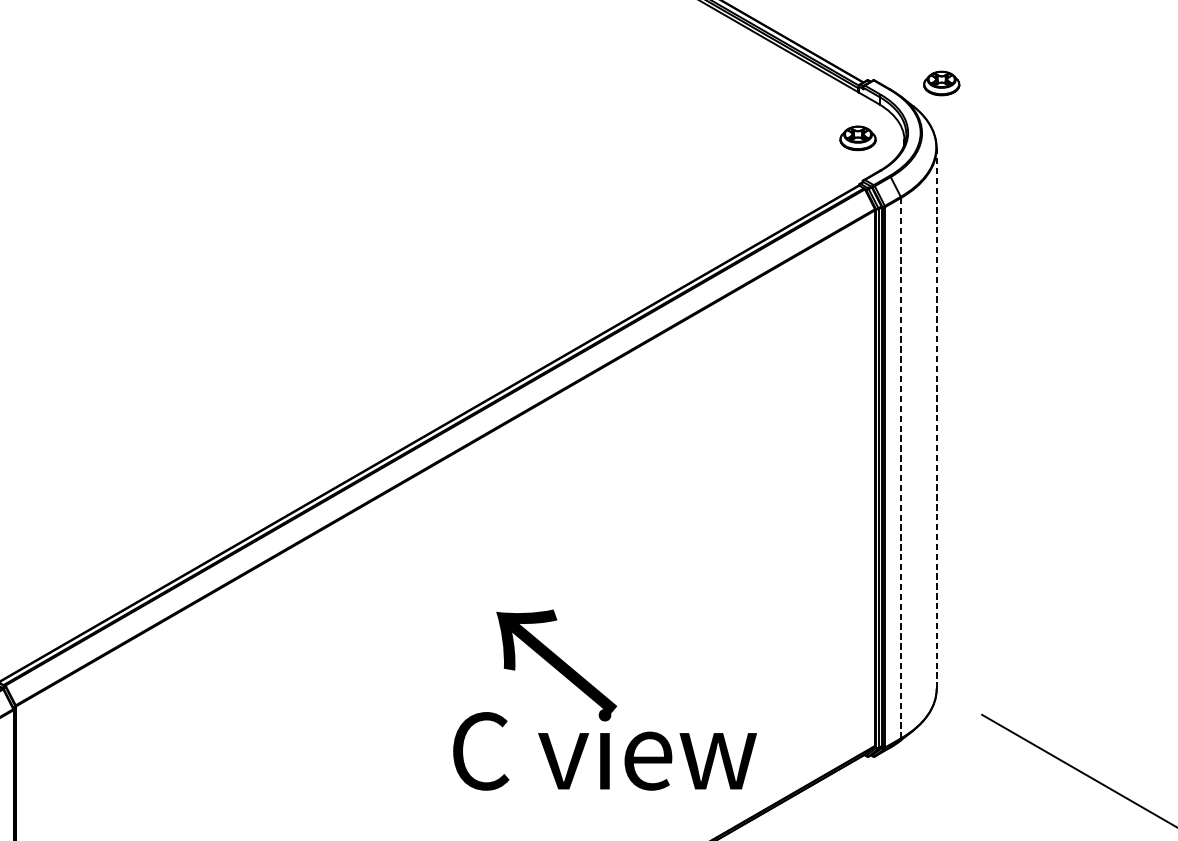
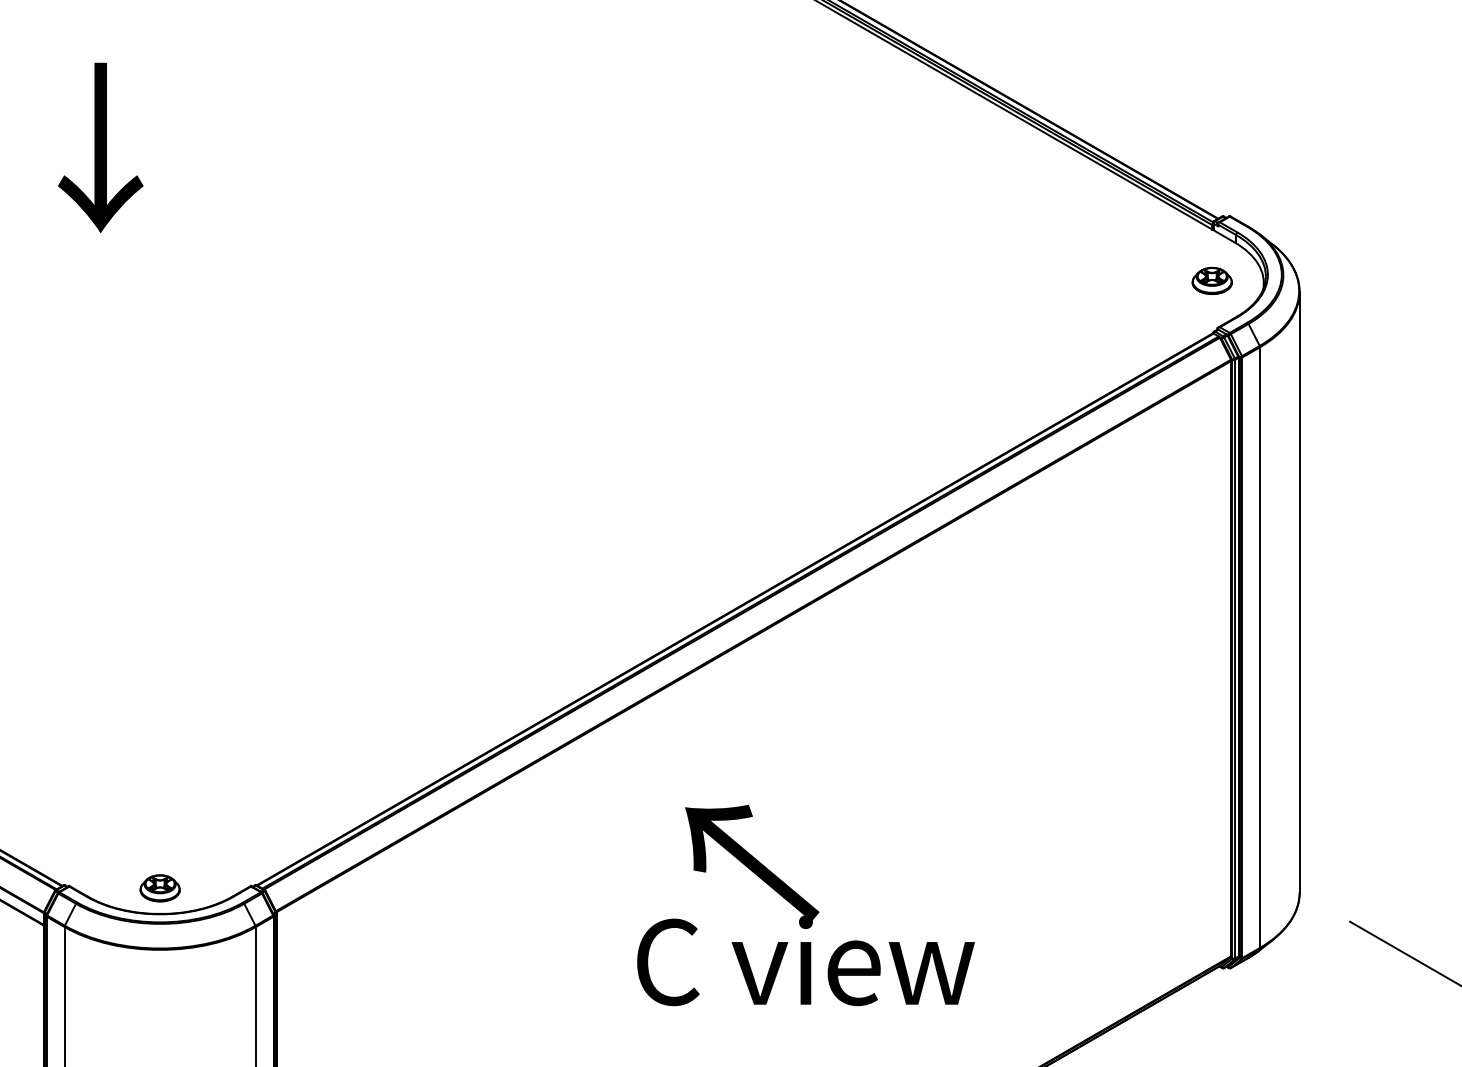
part: (941, 83) -> (1304, 219), removed
line: (936, 417) -> (1299, 591), dashed -> solid
line: (901, 468) -> (1260, 648), dashed -> solid
text: (604, 700) -> (805, 905), moved

